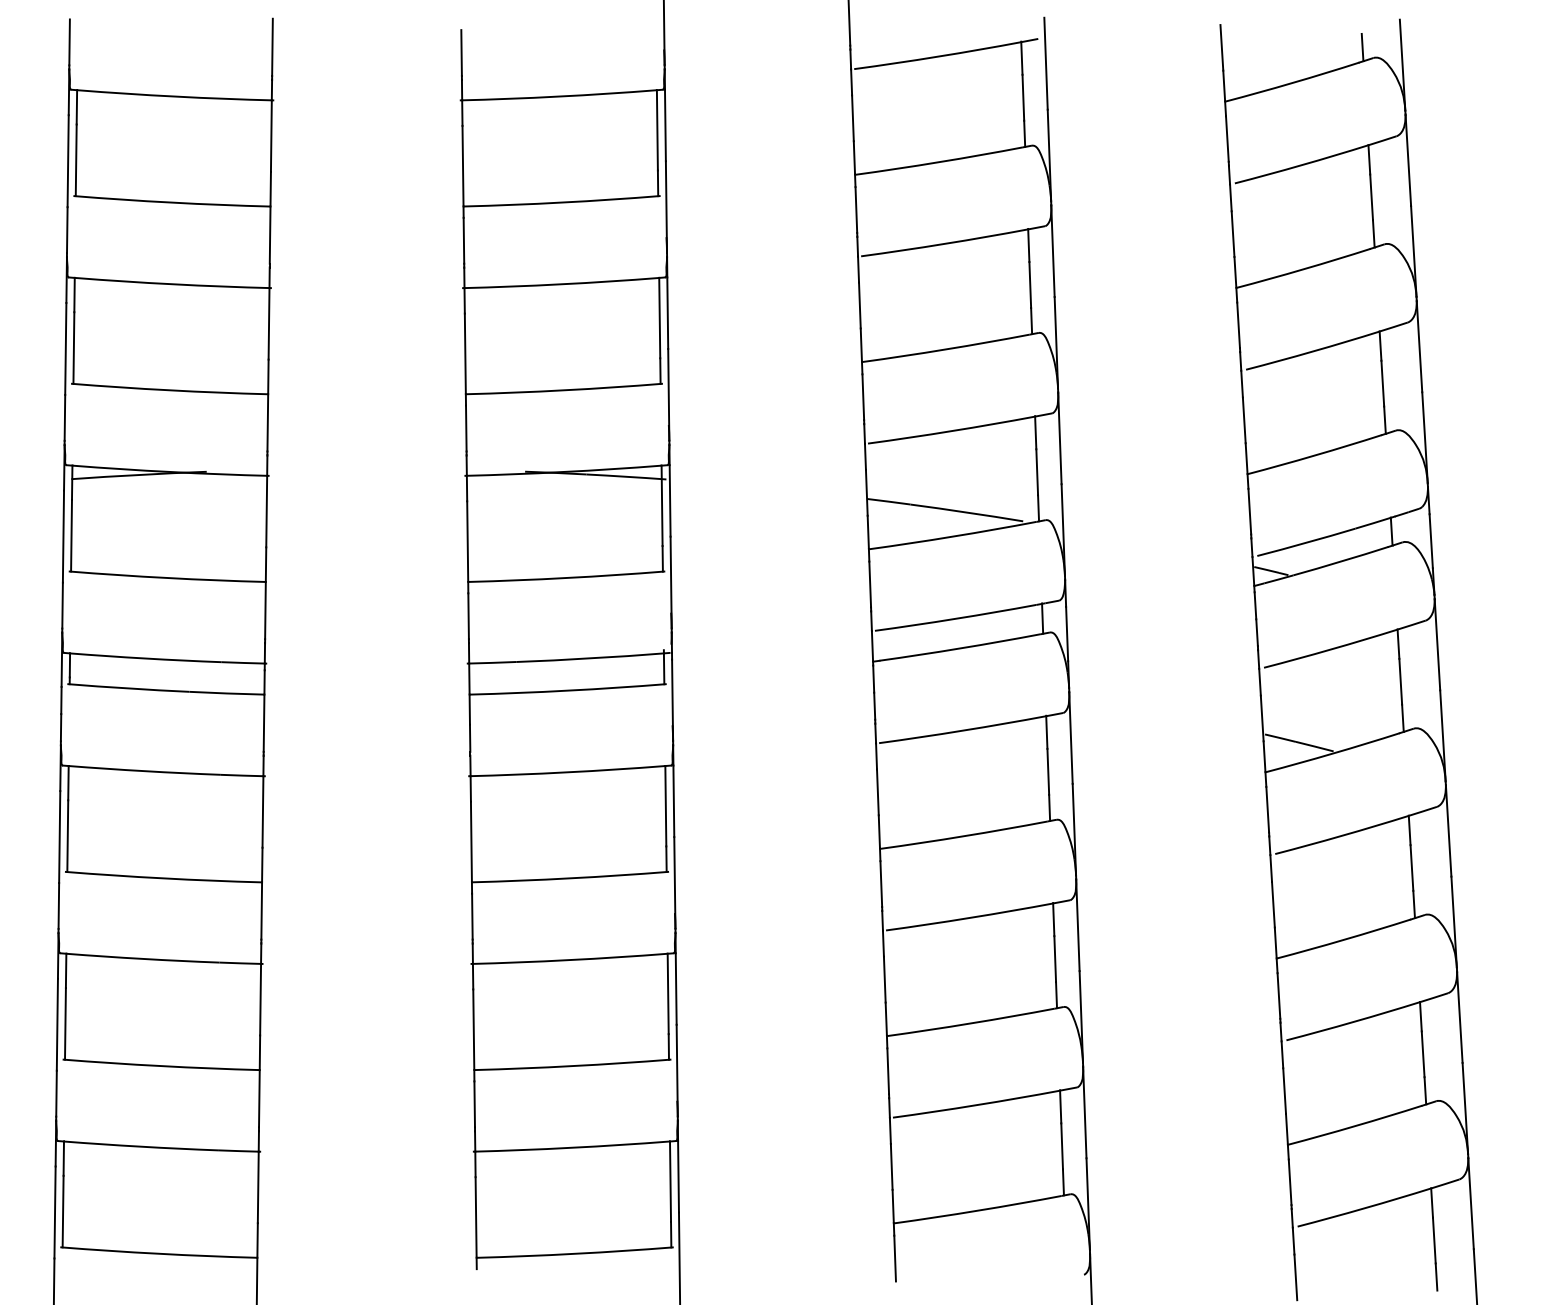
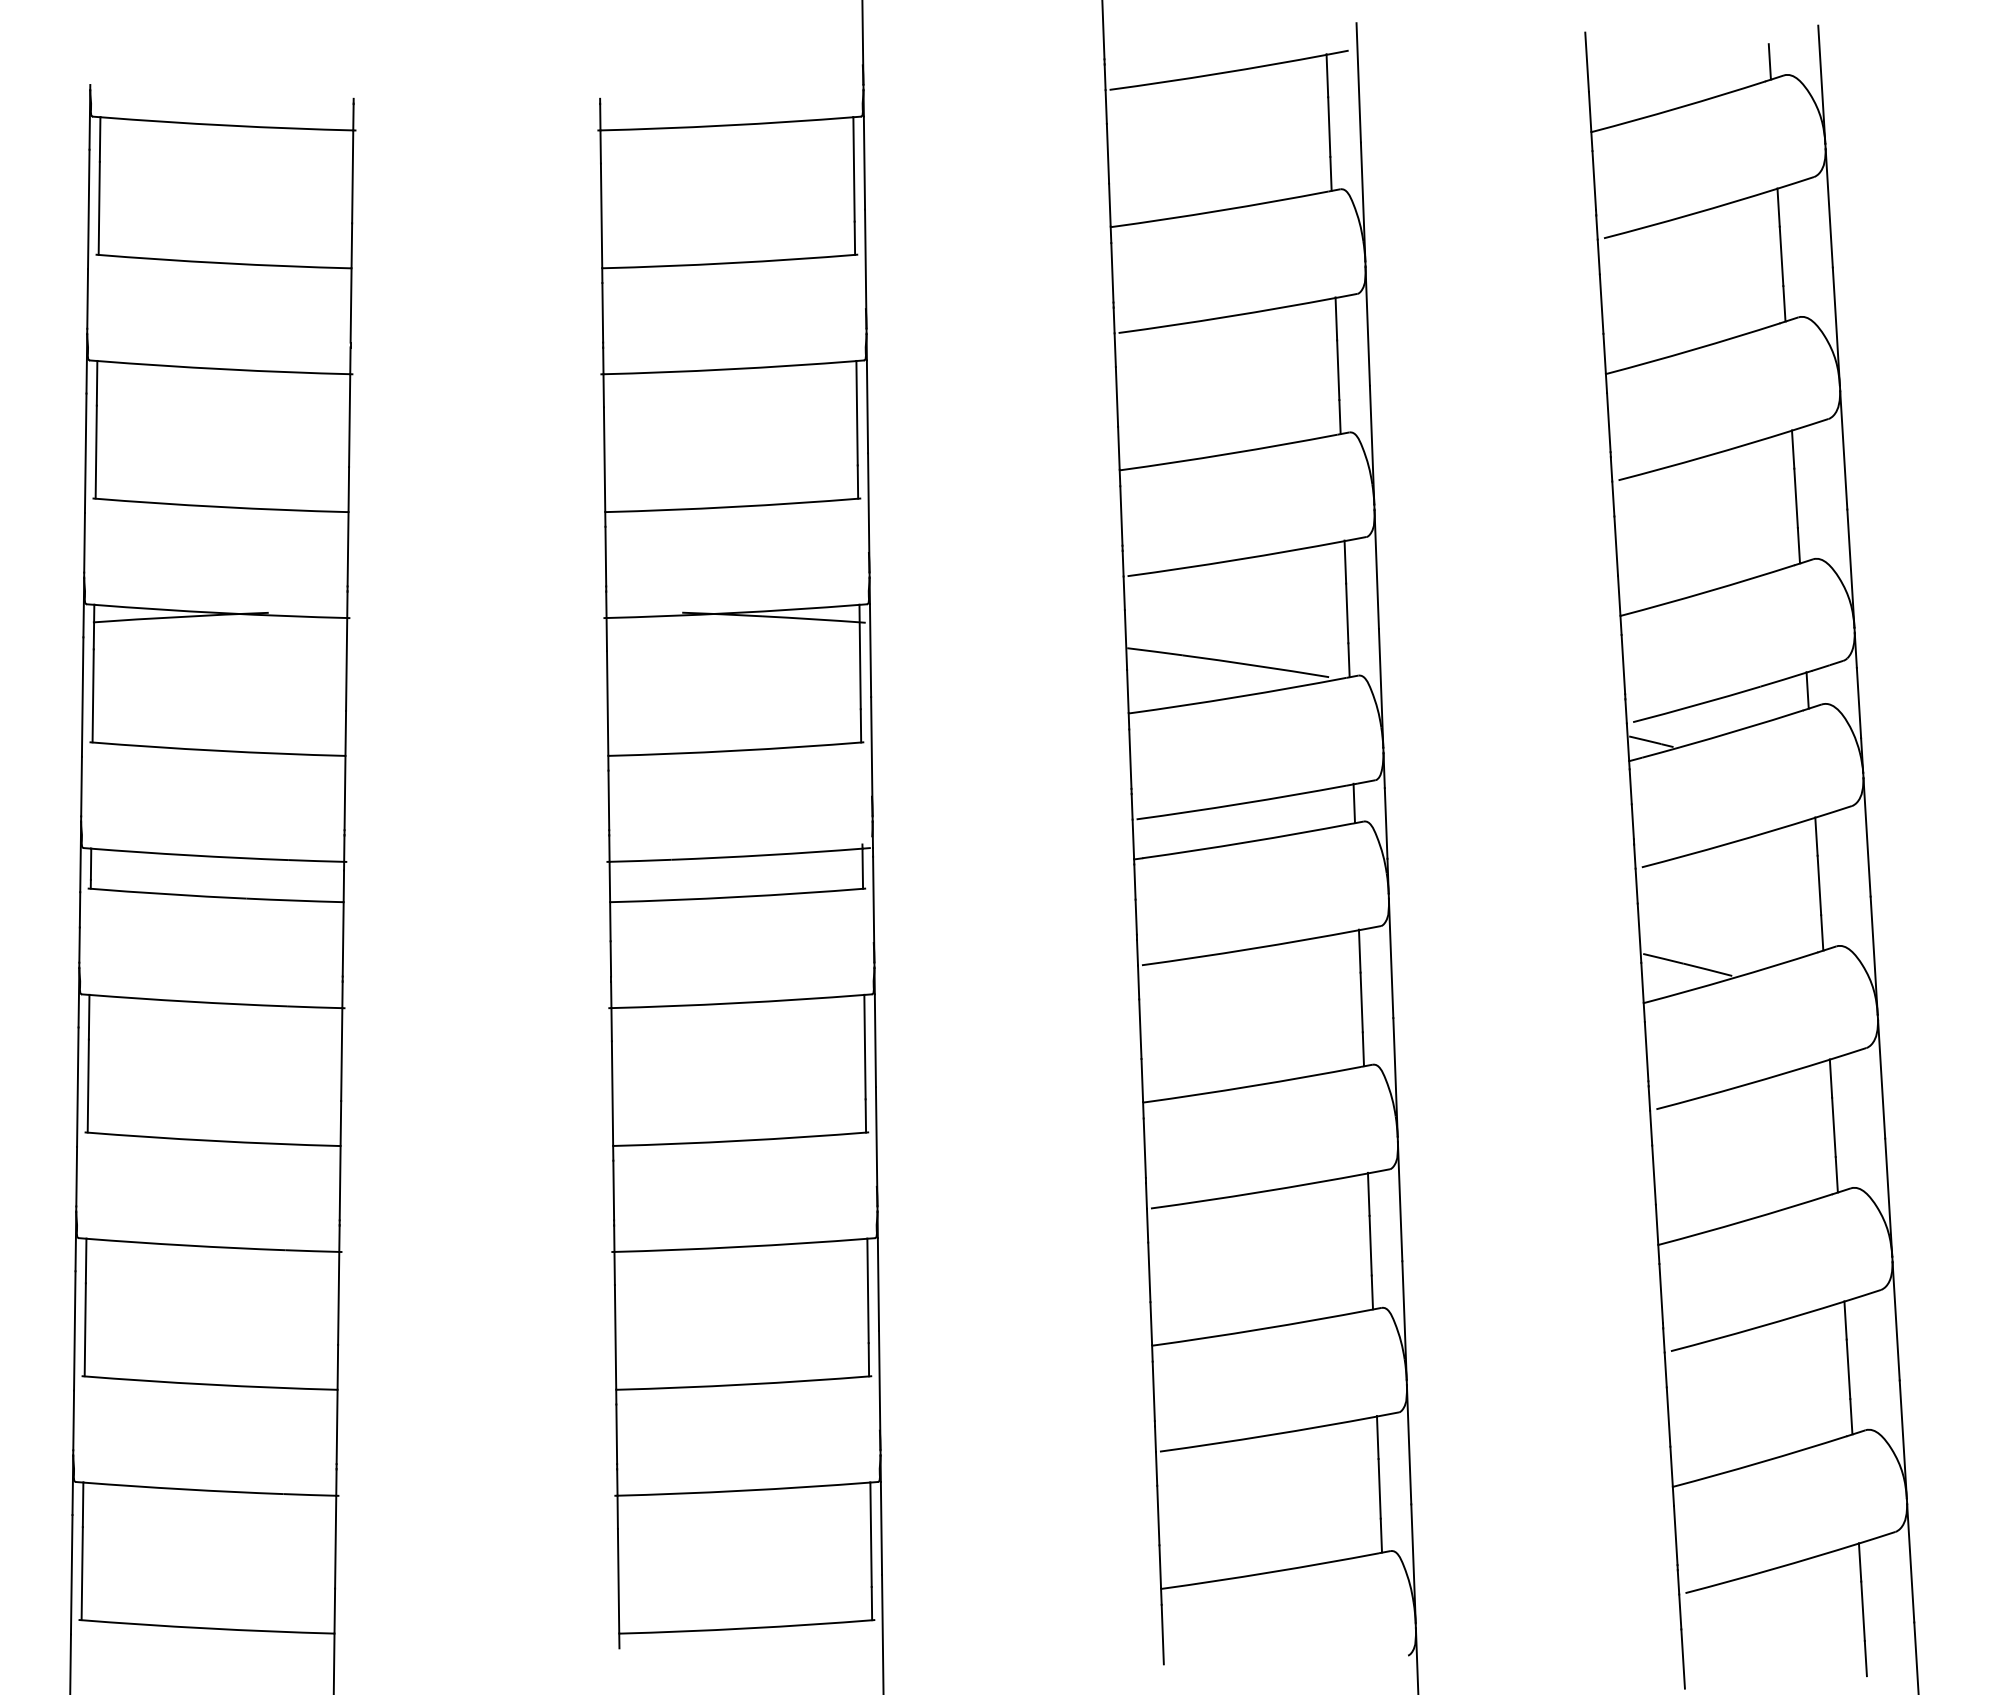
line: (69, 42) -> (90, 55), removed
line: (272, 47) -> (354, 61), removed
line: (461, 53) -> (599, 69), removed

